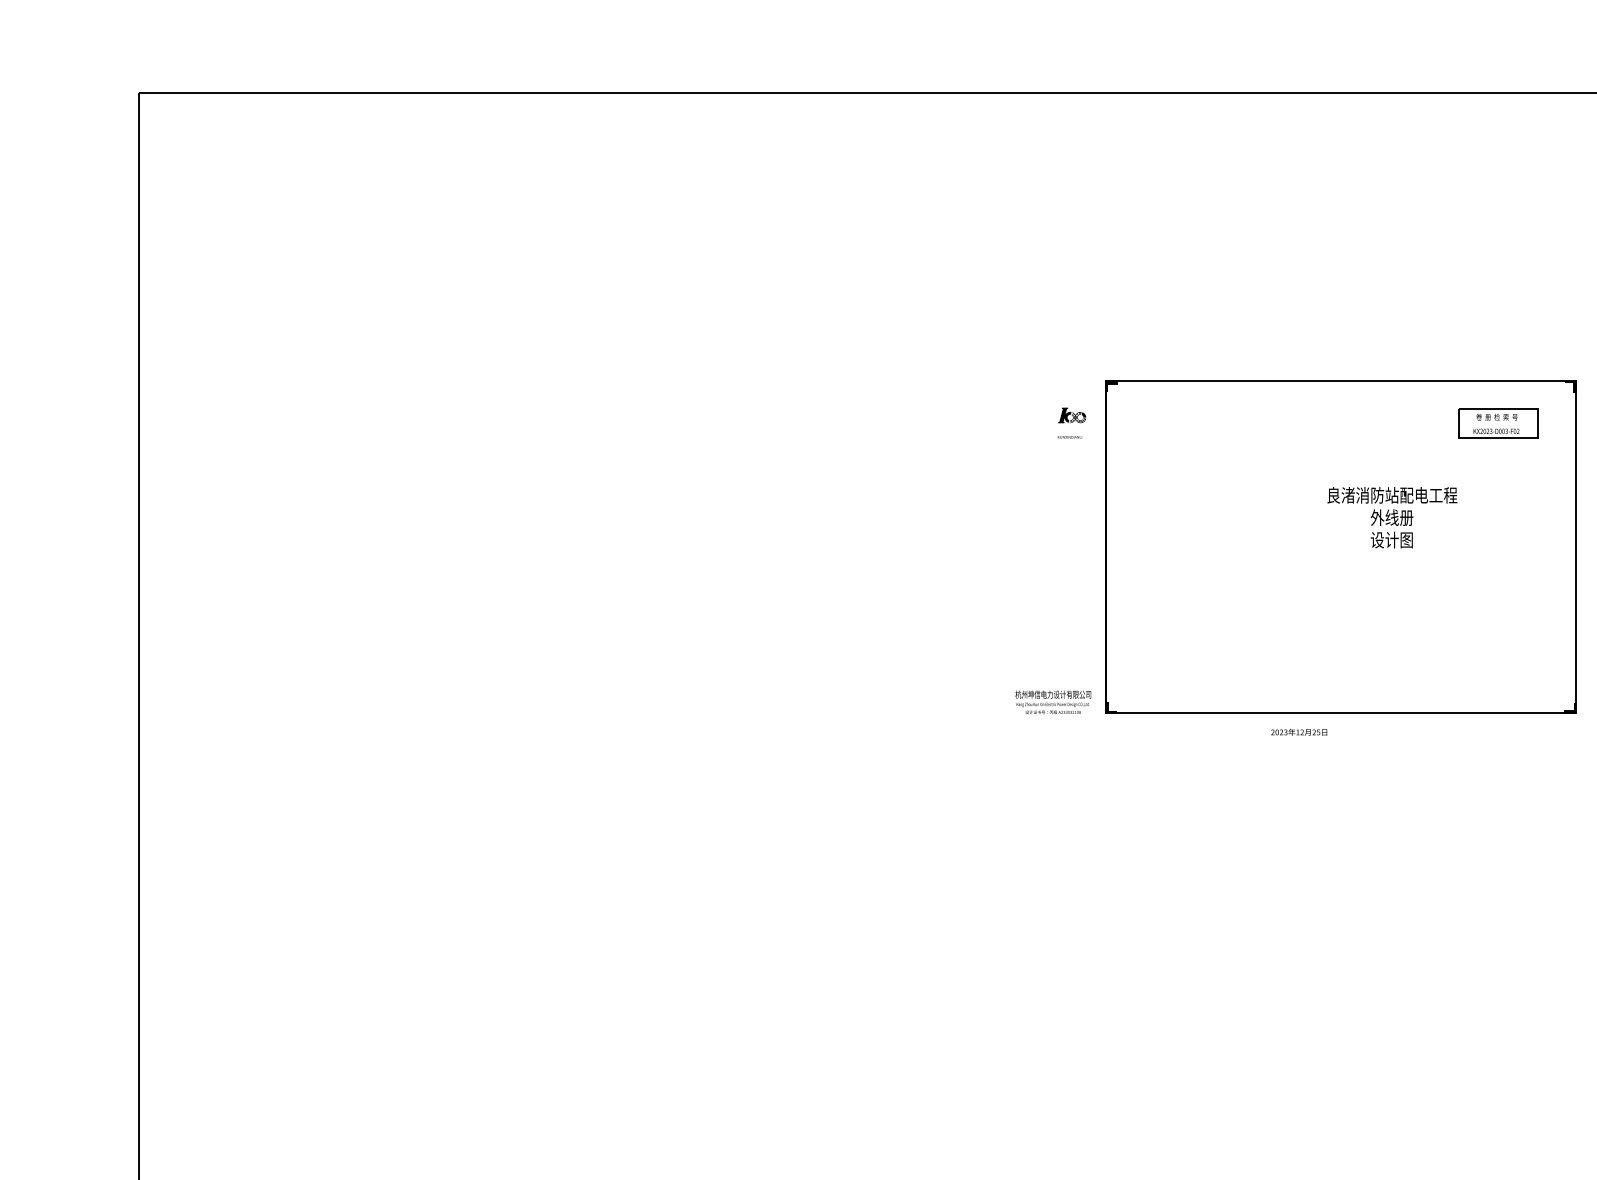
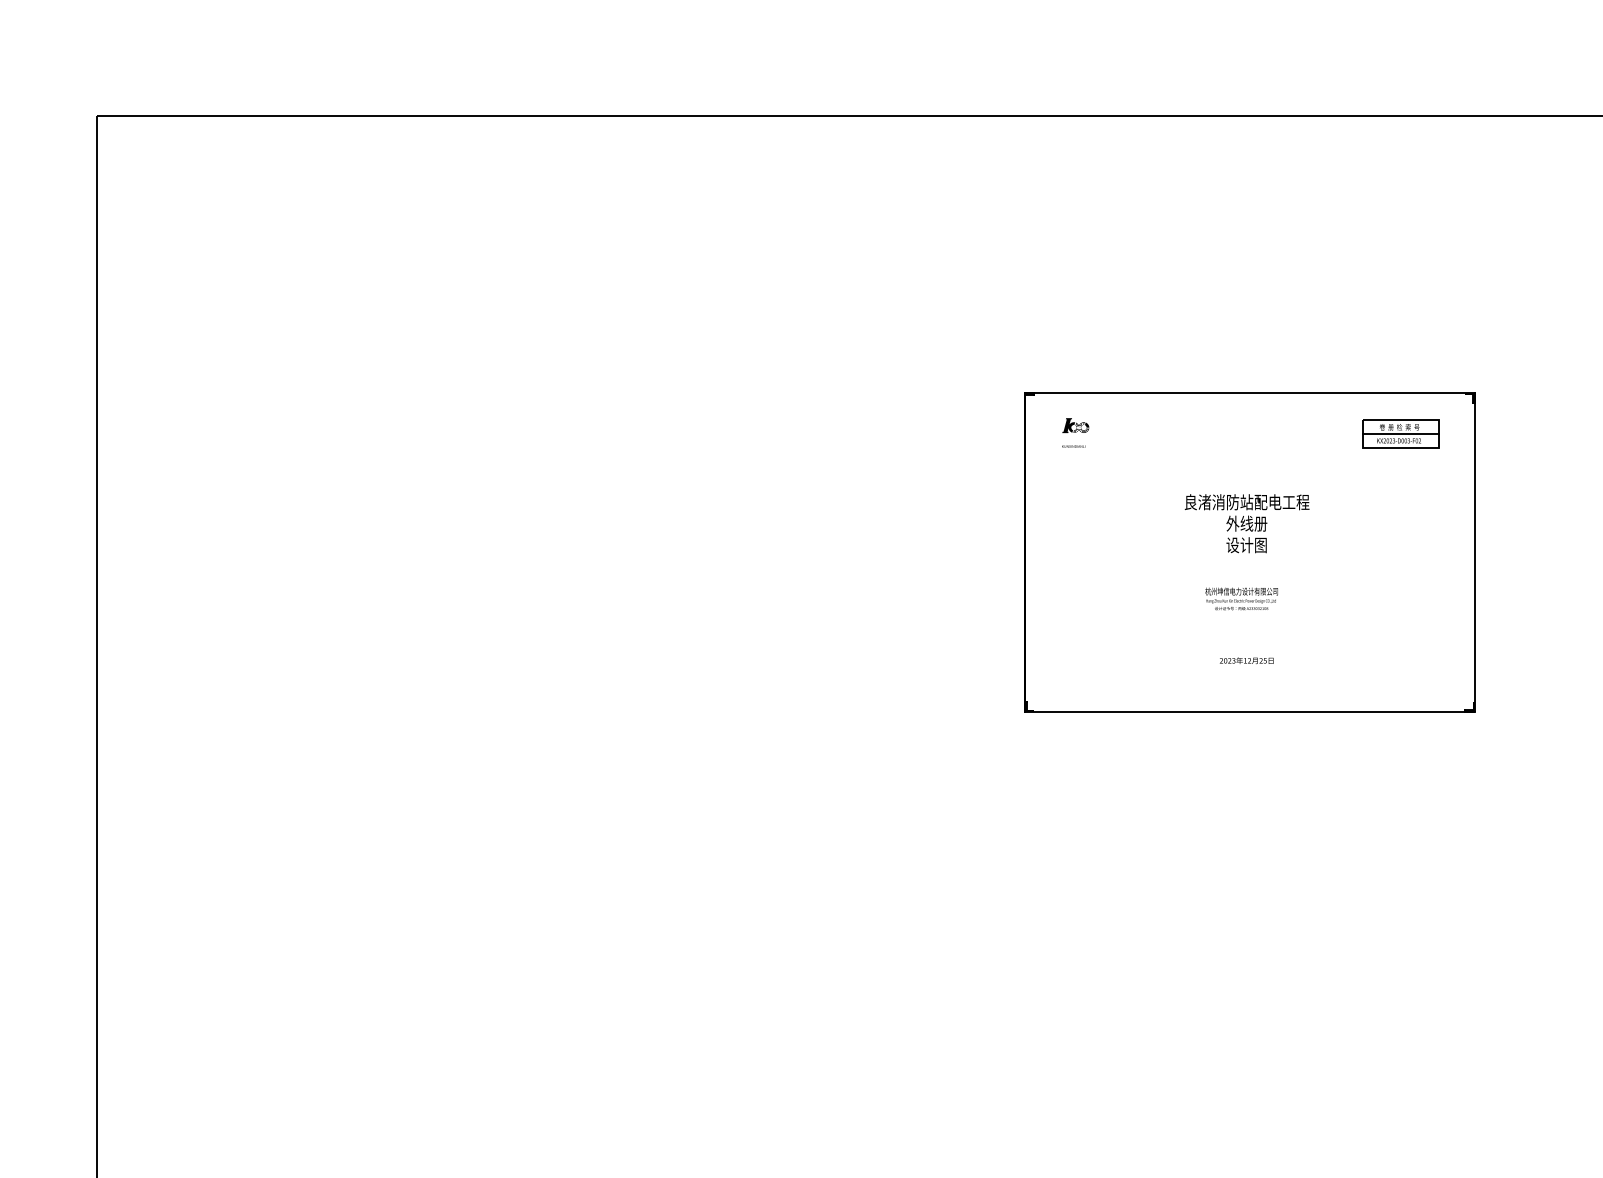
text: (1071, 422) -> (1075, 432), moved
line: (1497, 424) -> (1400, 434), added
text: (1391, 517) -> (1246, 523), moved
text: (1053, 701) -> (1241, 598), moved
text: (1298, 732) -> (1246, 660), moved

